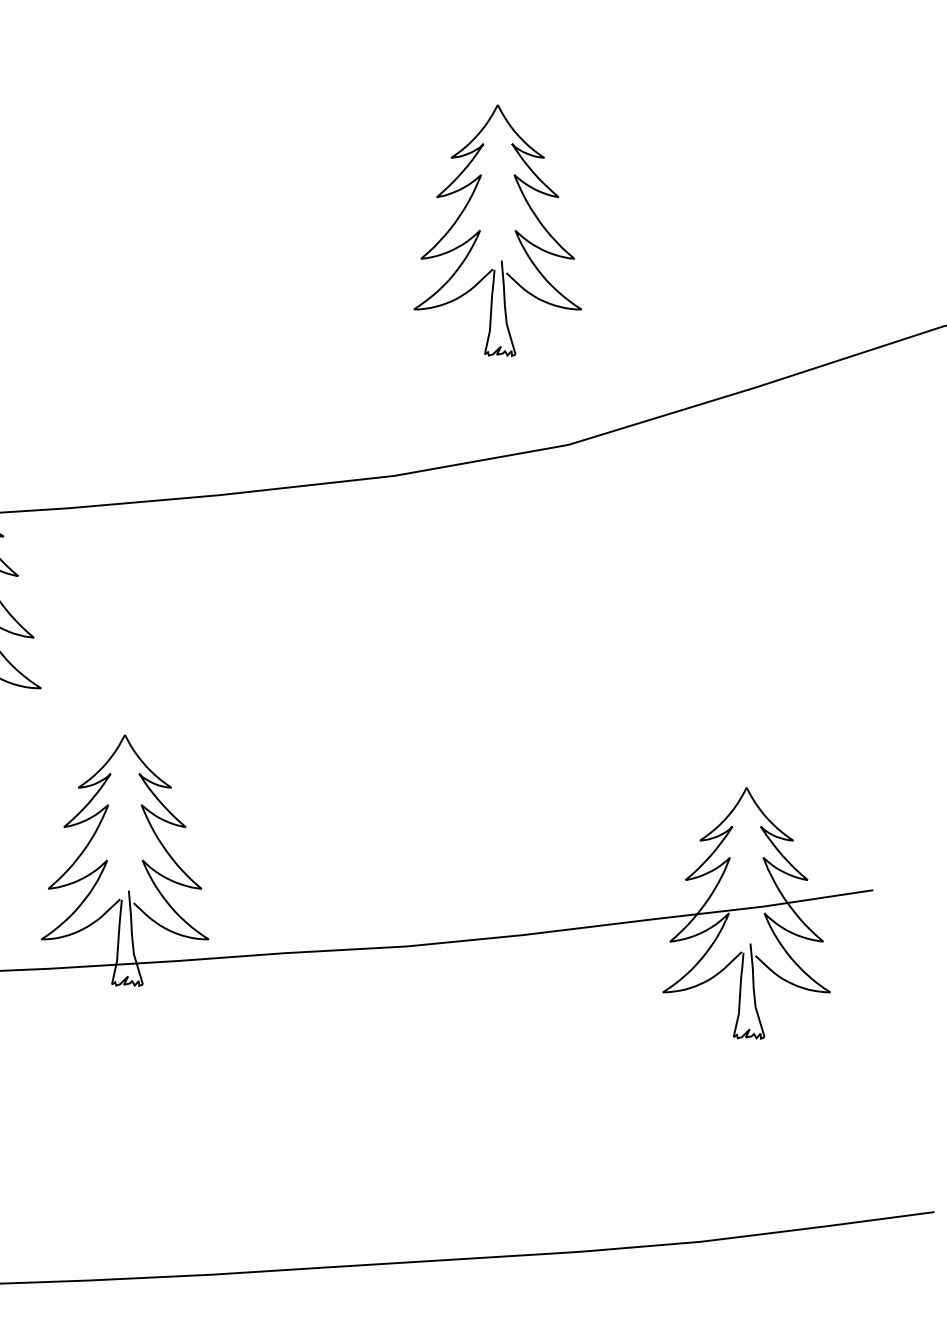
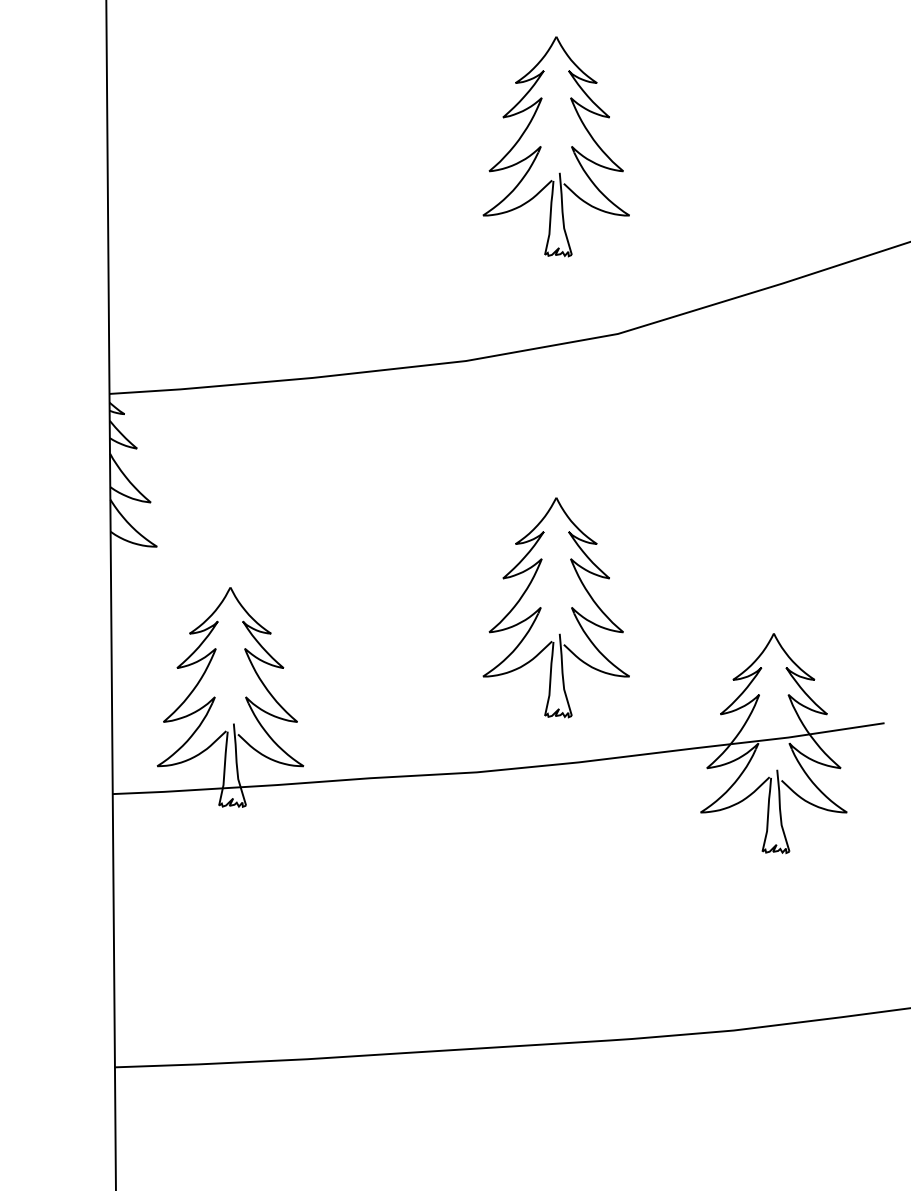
part: (480, 757) -> (541, 607), added

